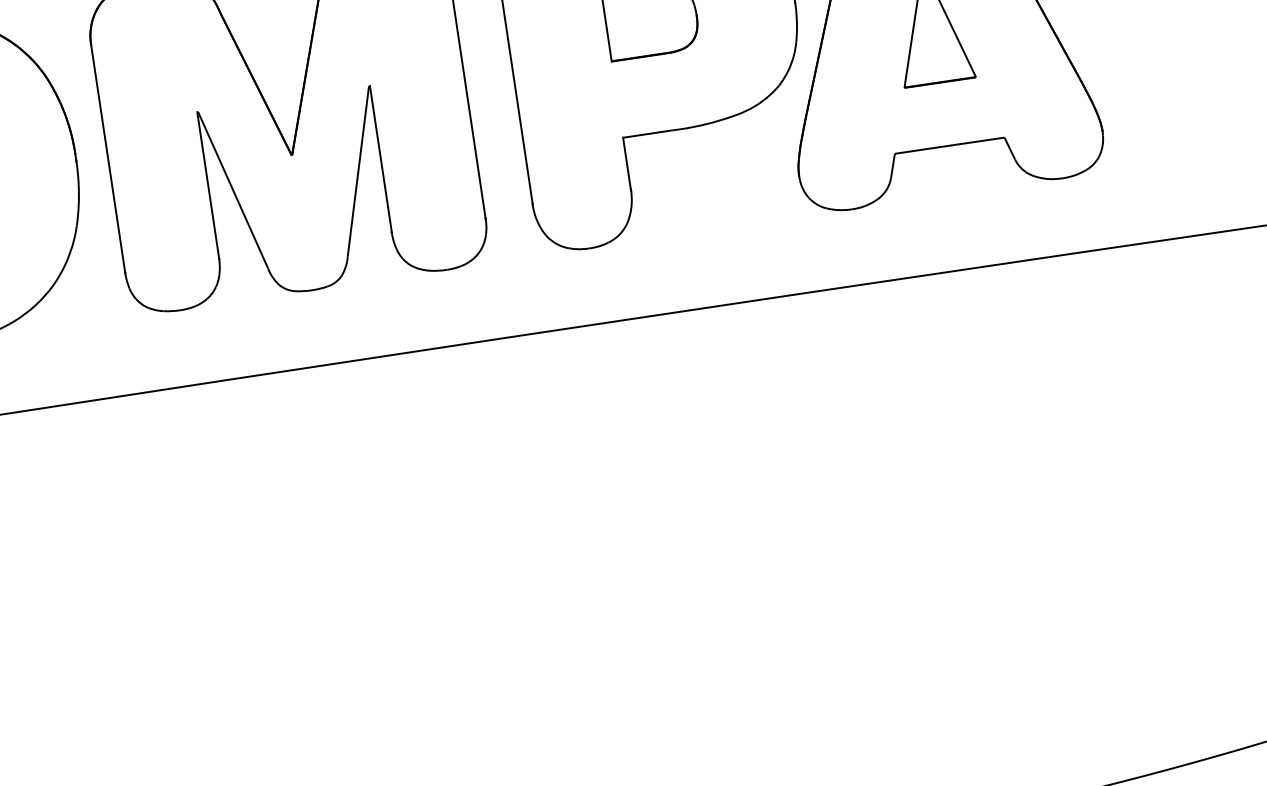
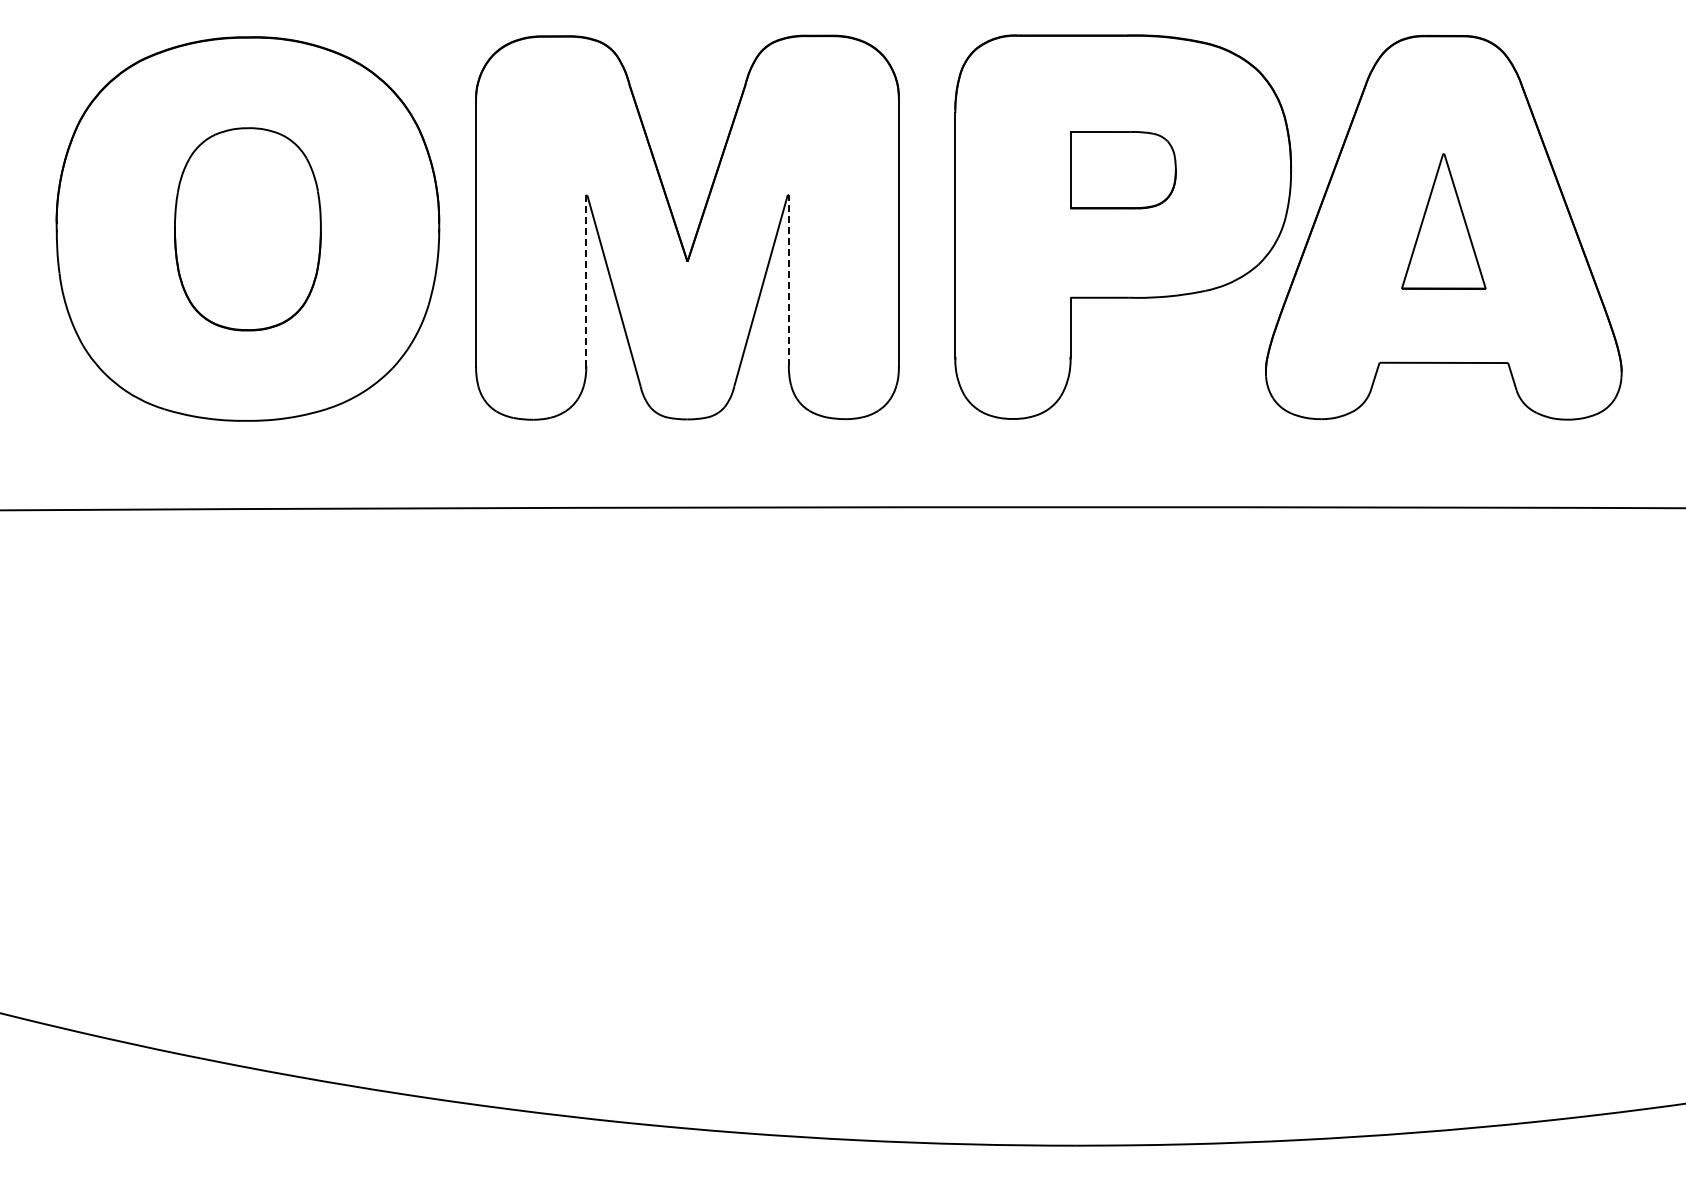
line: (380, 158) -> (788, 280), solid -> dashed
line: (208, 185) -> (586, 281), solid -> dashed

